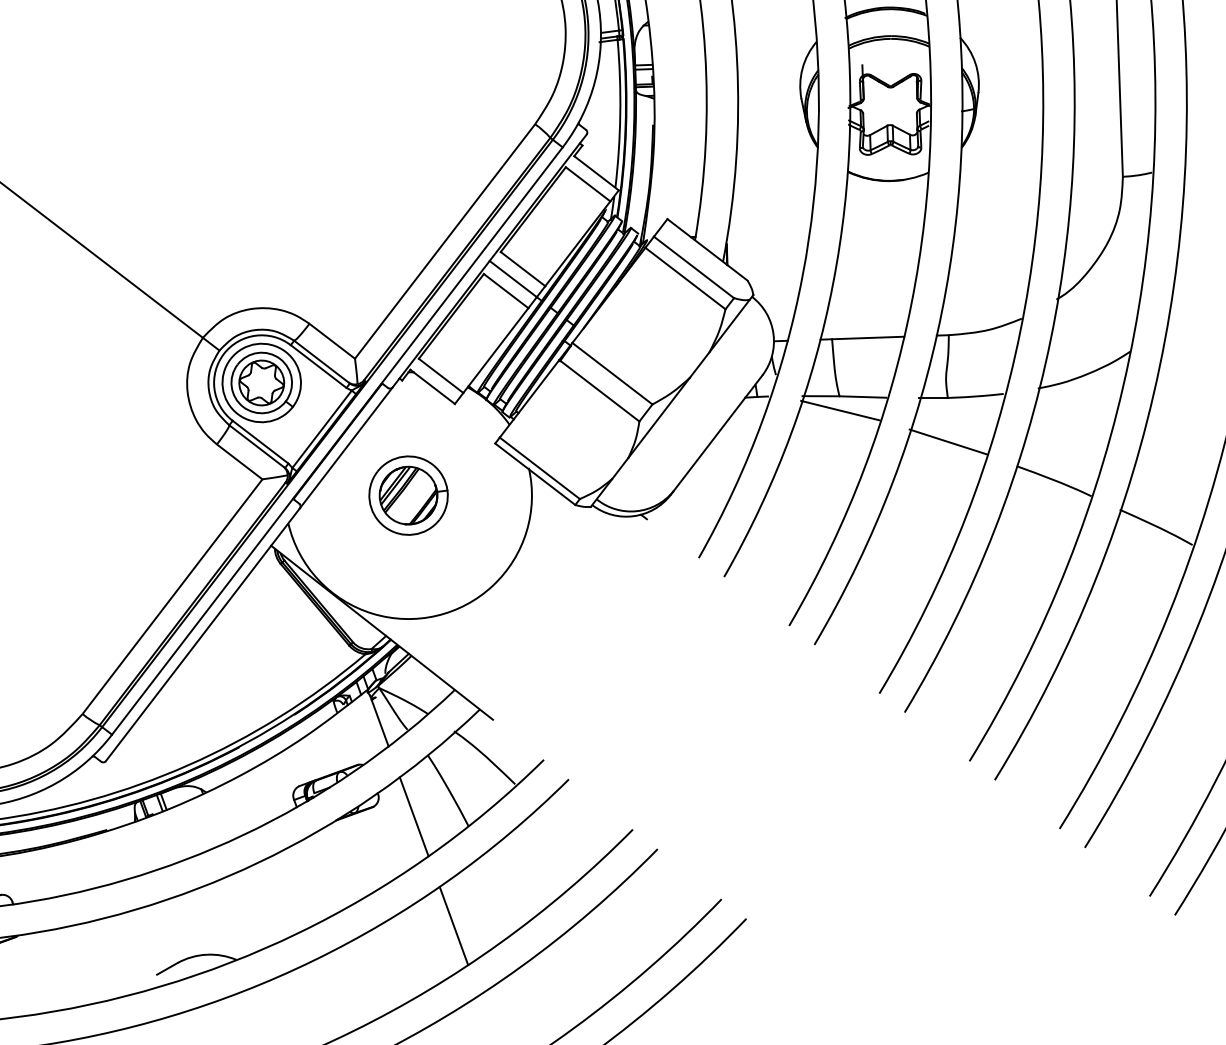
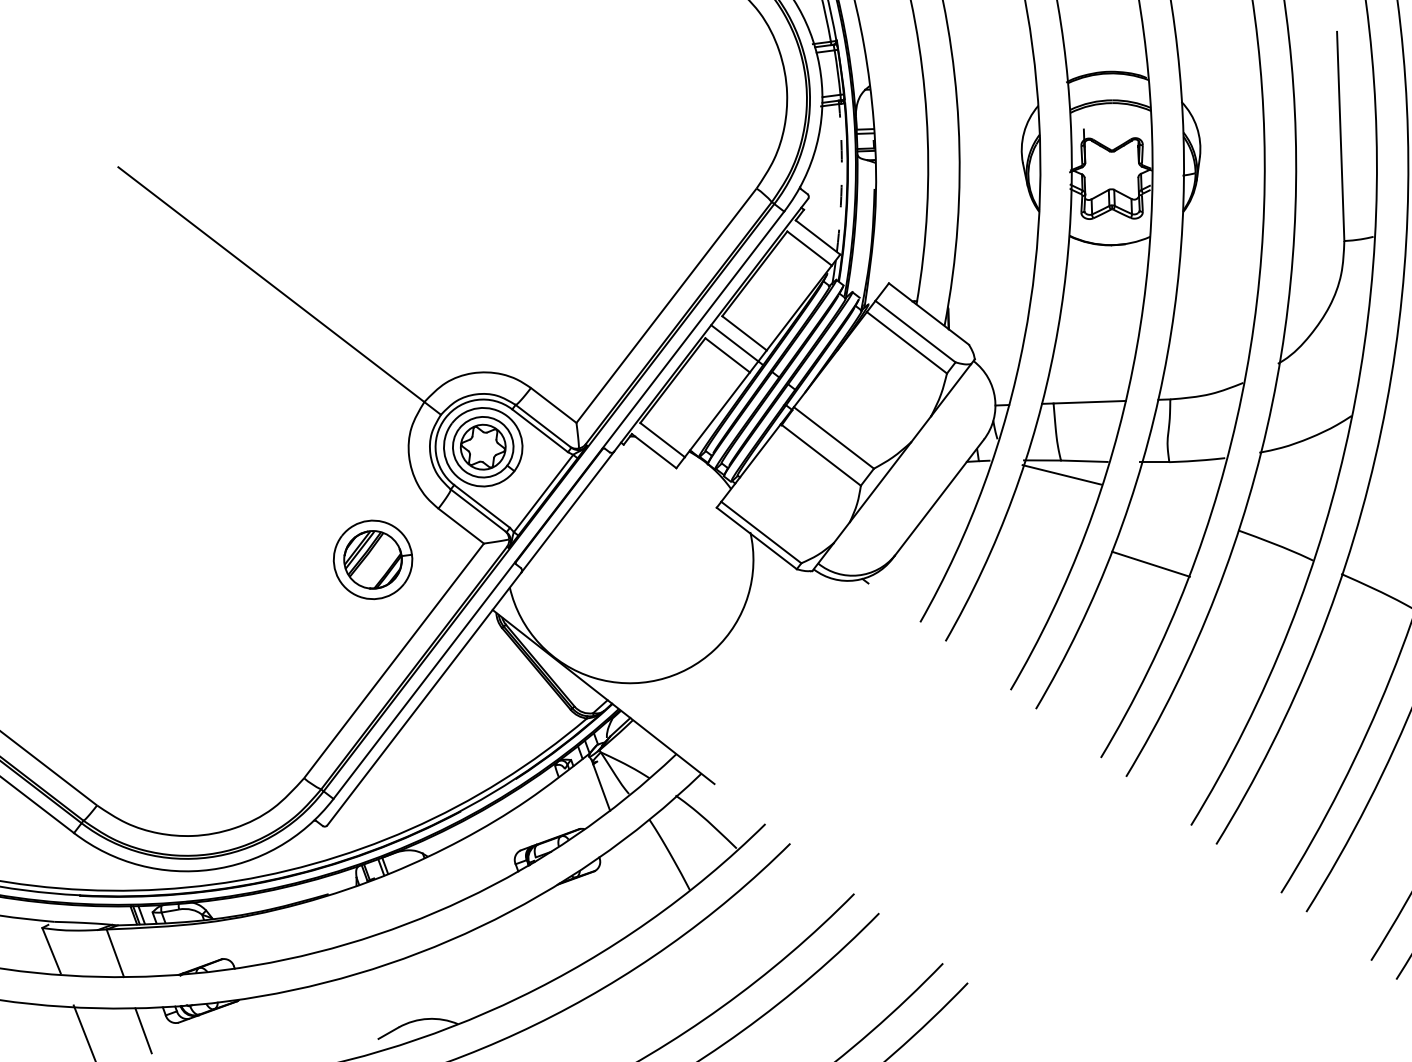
arc: (620, 114) -> (841, 178), solid -> dashed
line: (948, 441) -> (1150, 563), moved
part: (408, 495) -> (372, 559), moved
line: (414, 816) -> (635, 880), removed
line: (454, 926) -> (675, 990), removed

